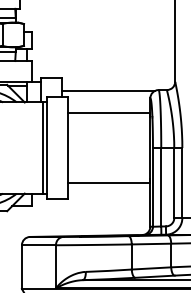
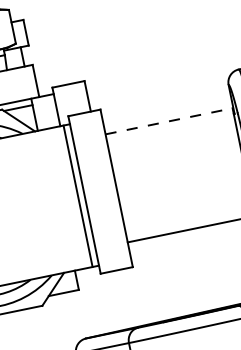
line: (107, 91) -> (159, 88), removed
line: (108, 113) -> (168, 121), solid -> dashed

